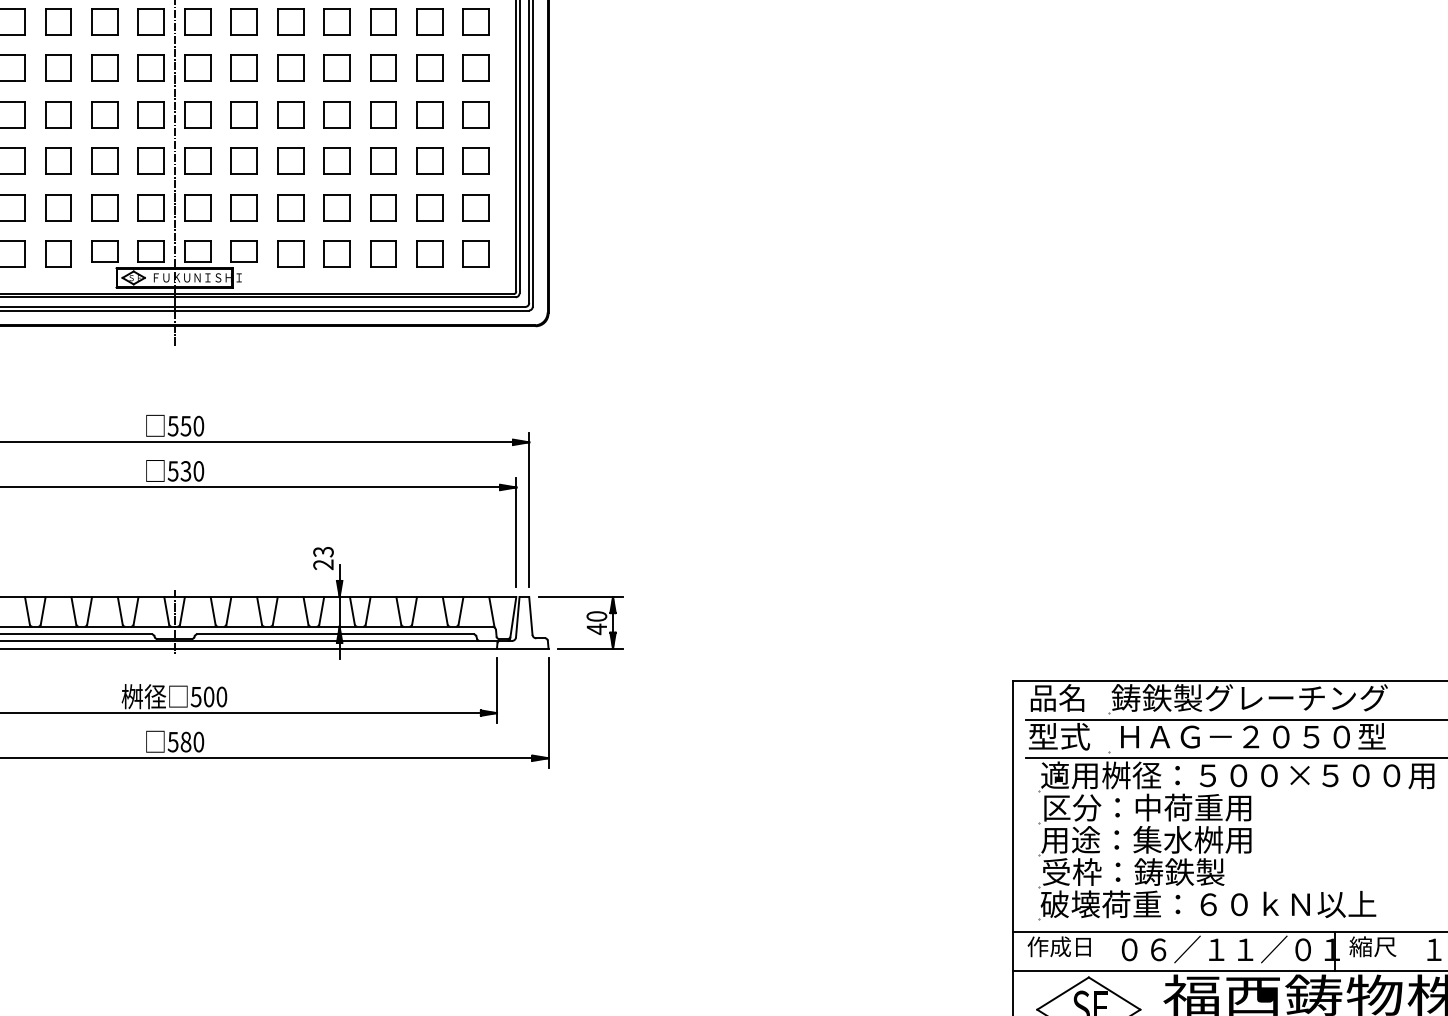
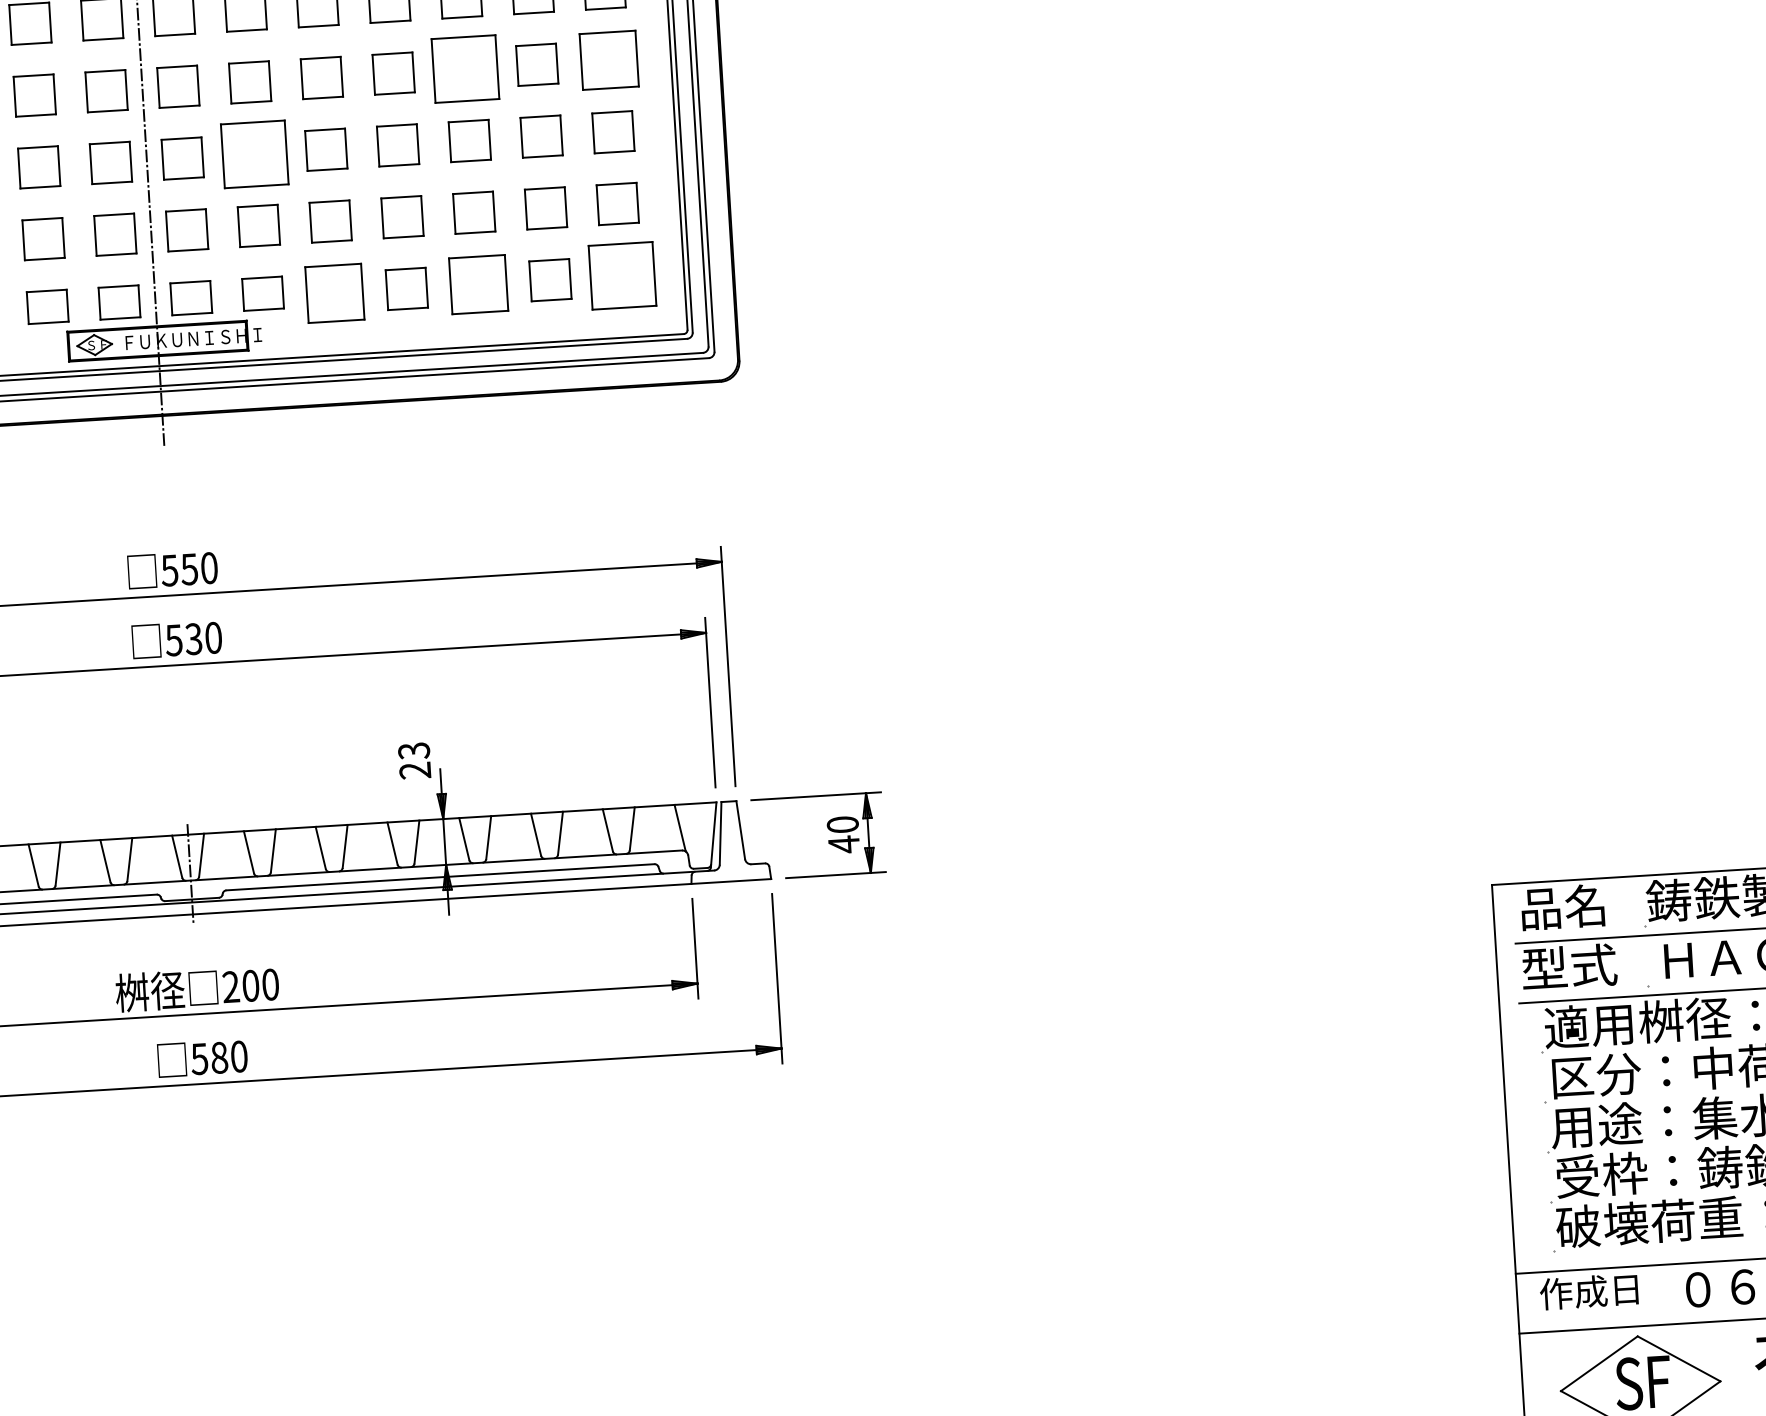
part: (383, 114) -> (465, 68), size x1.6
part: (475, 114) -> (607, 60), size x1.4
part: (243, 160) -> (253, 153), size x1.6
part: (290, 253) -> (334, 292), size x1.4
part: (383, 253) -> (478, 283), size x1.4
part: (475, 253) -> (620, 274), size x1.6
text: (195, 696) -> (229, 986), 500 -> 200

